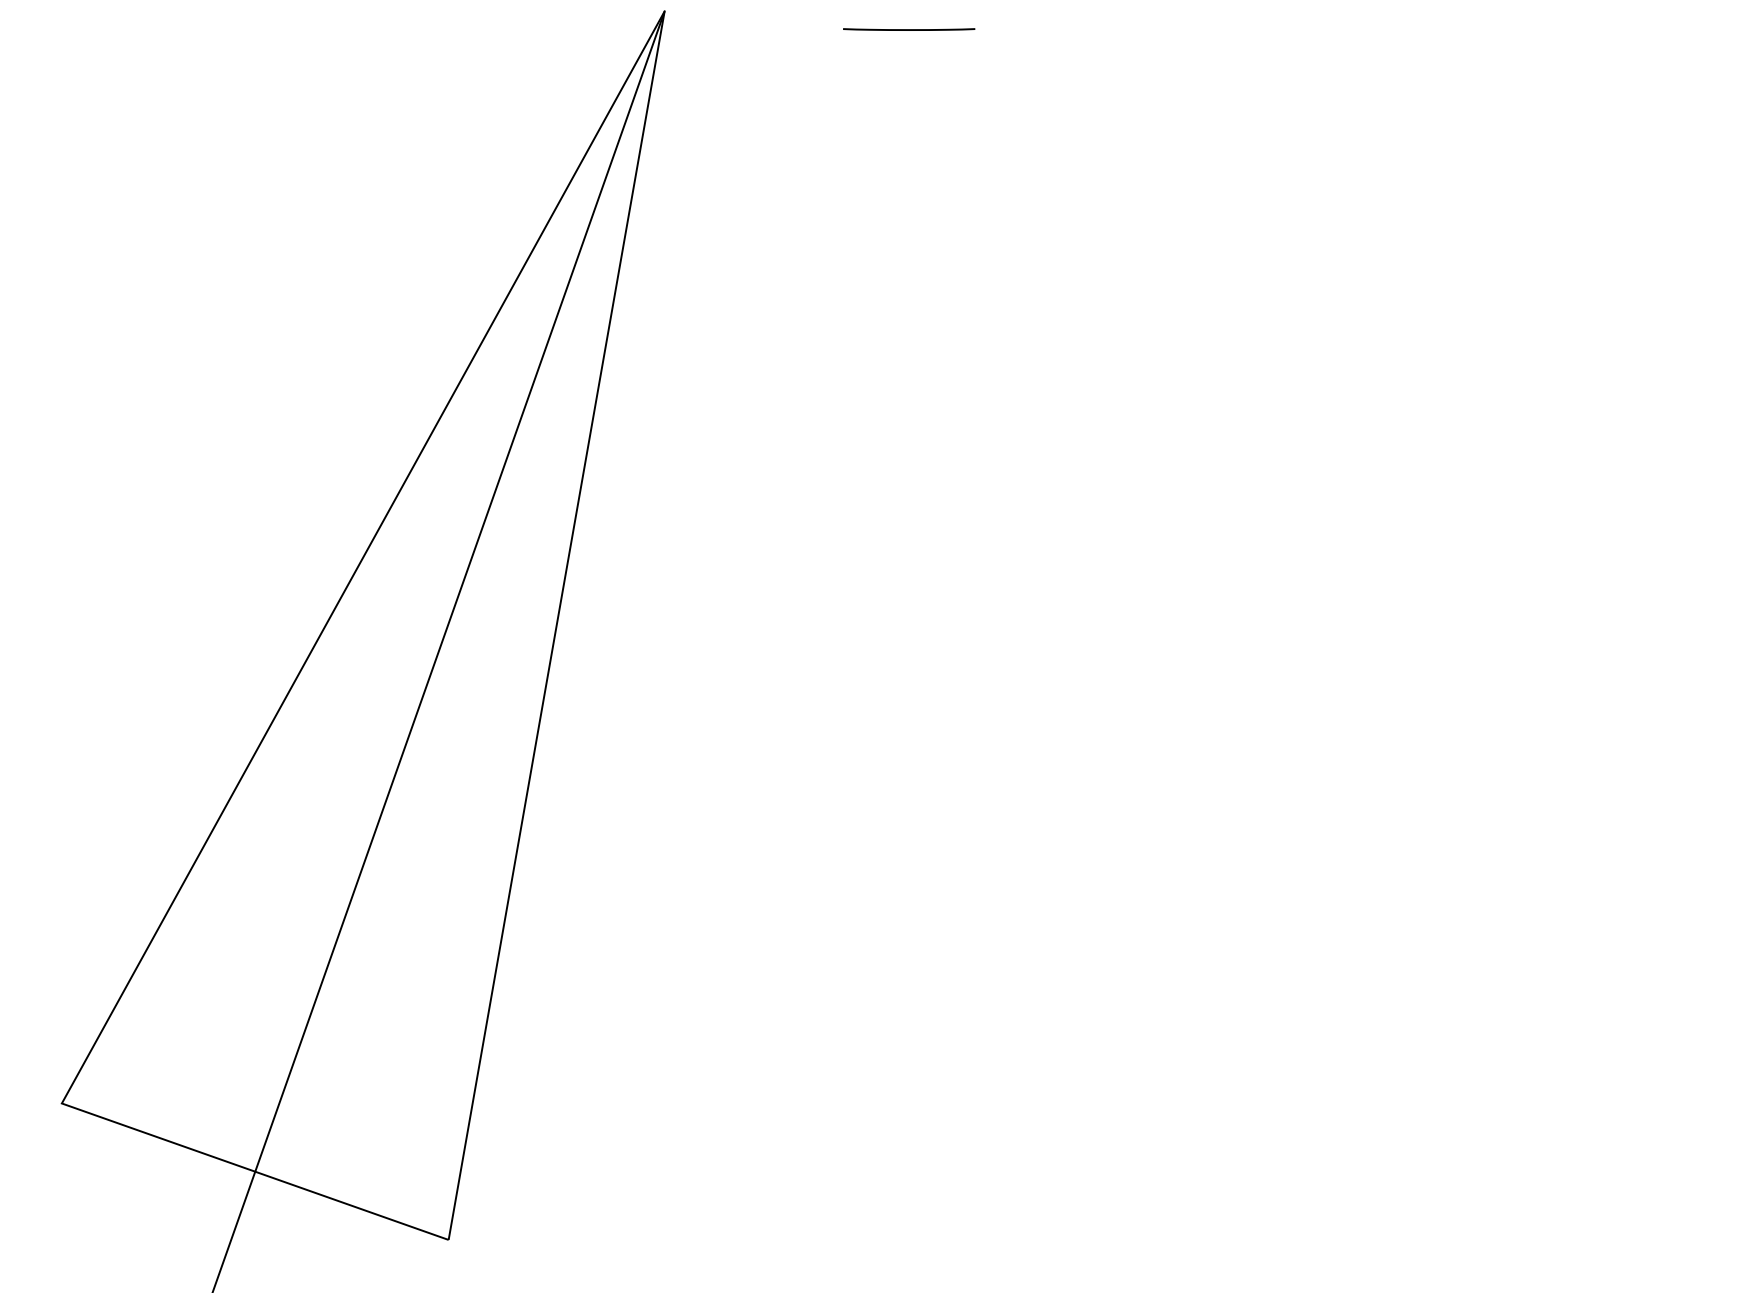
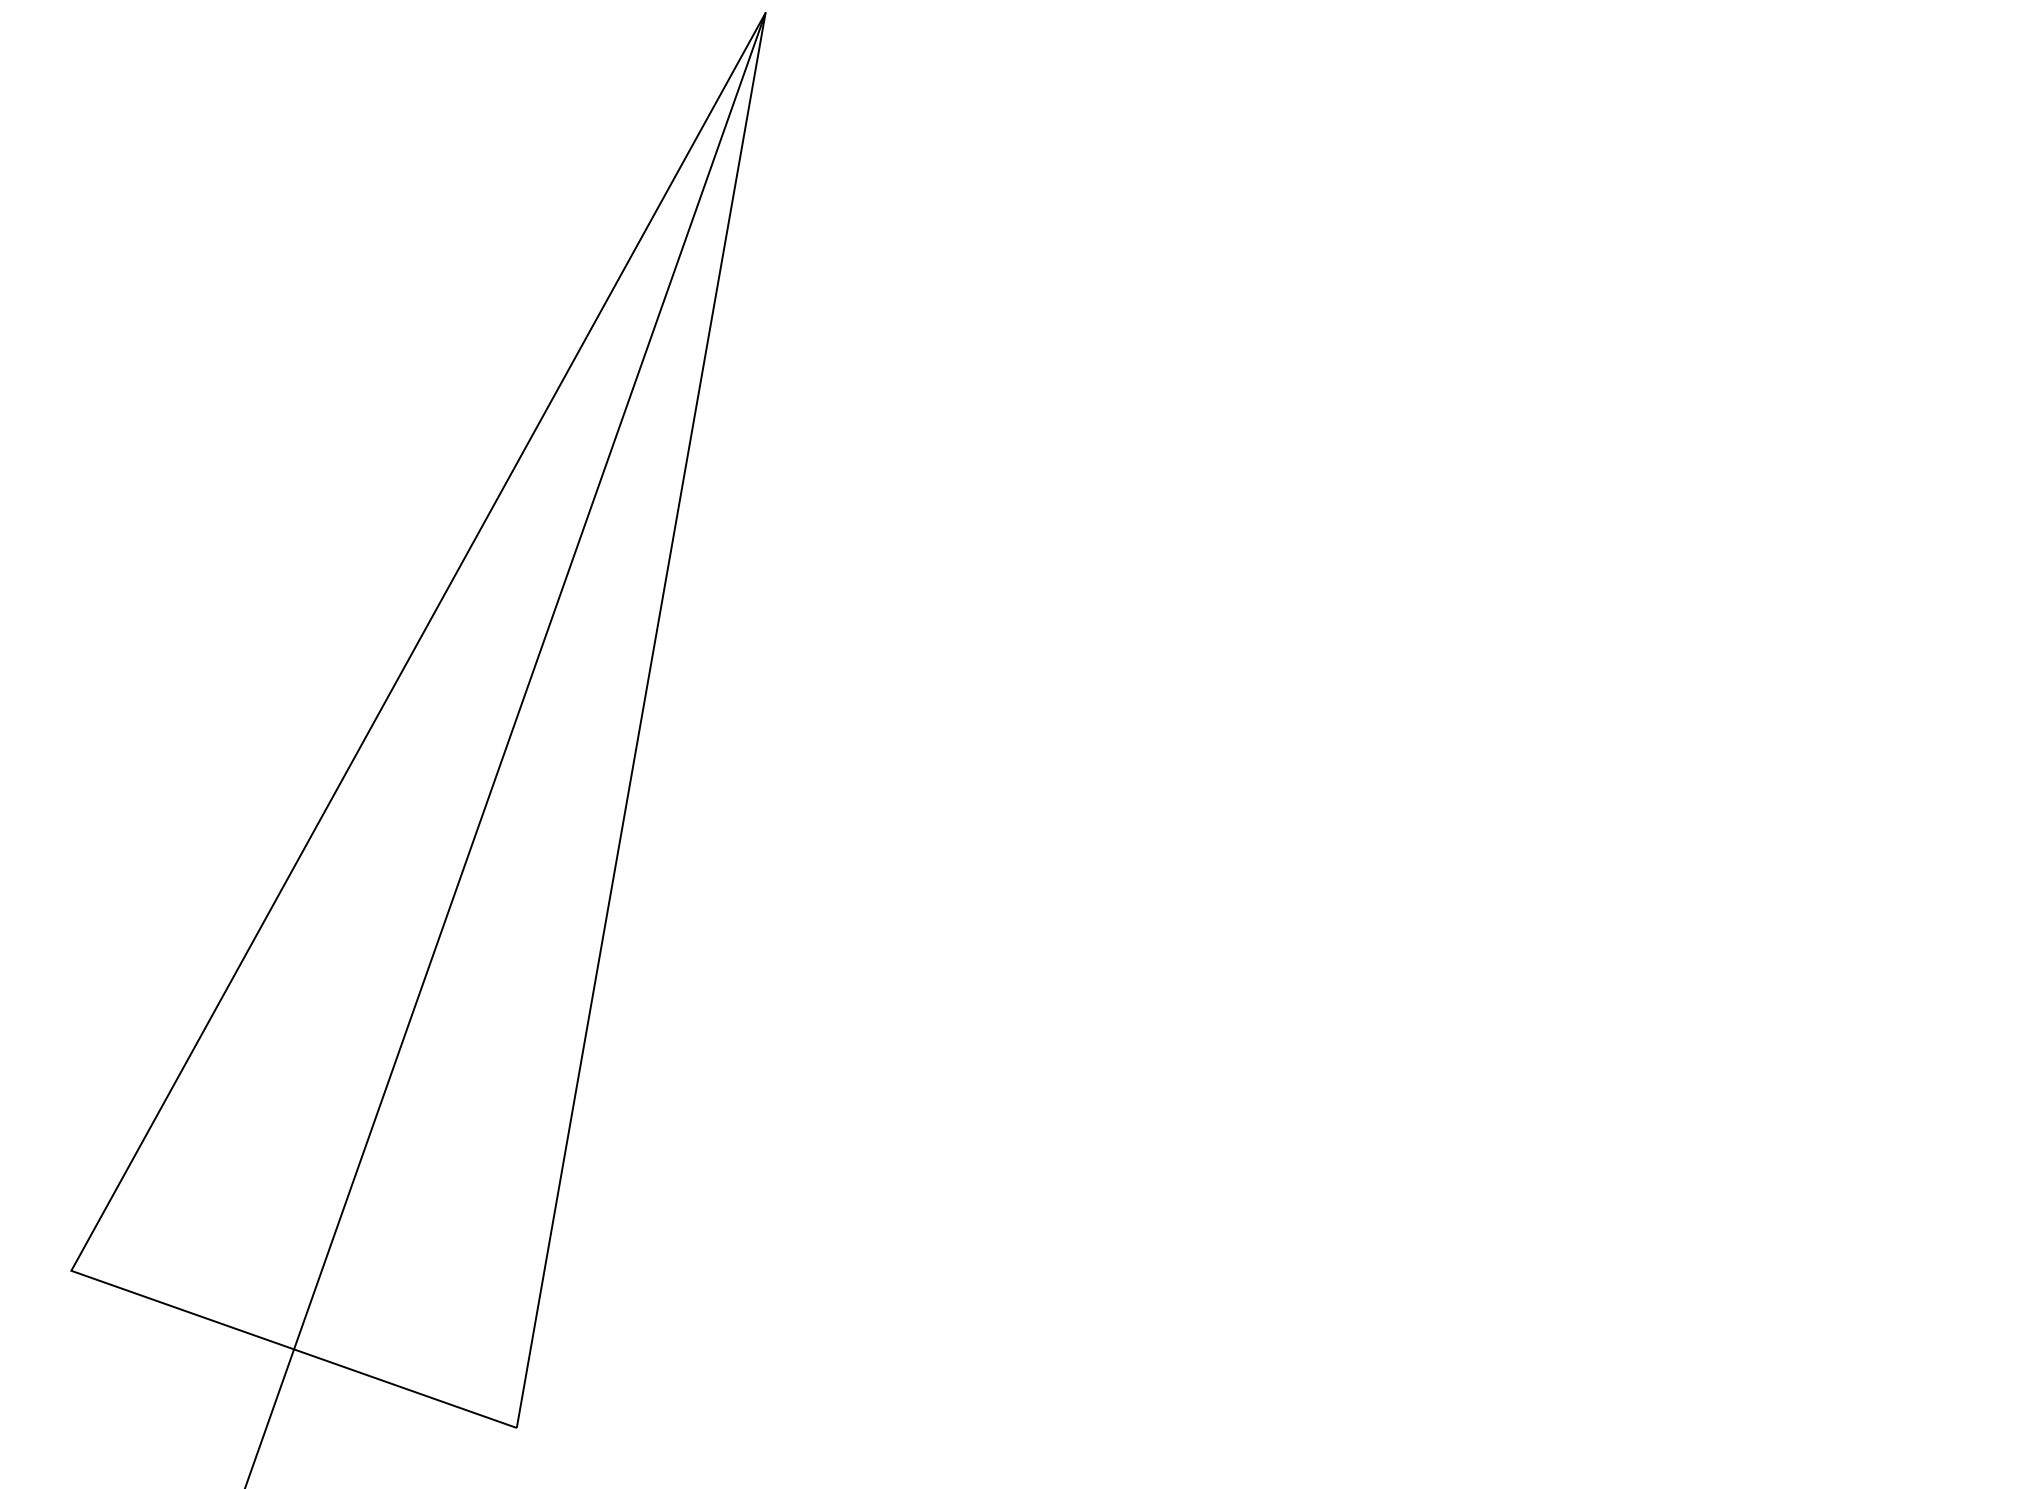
line: (909, 29) -> (1047, 33), removed

